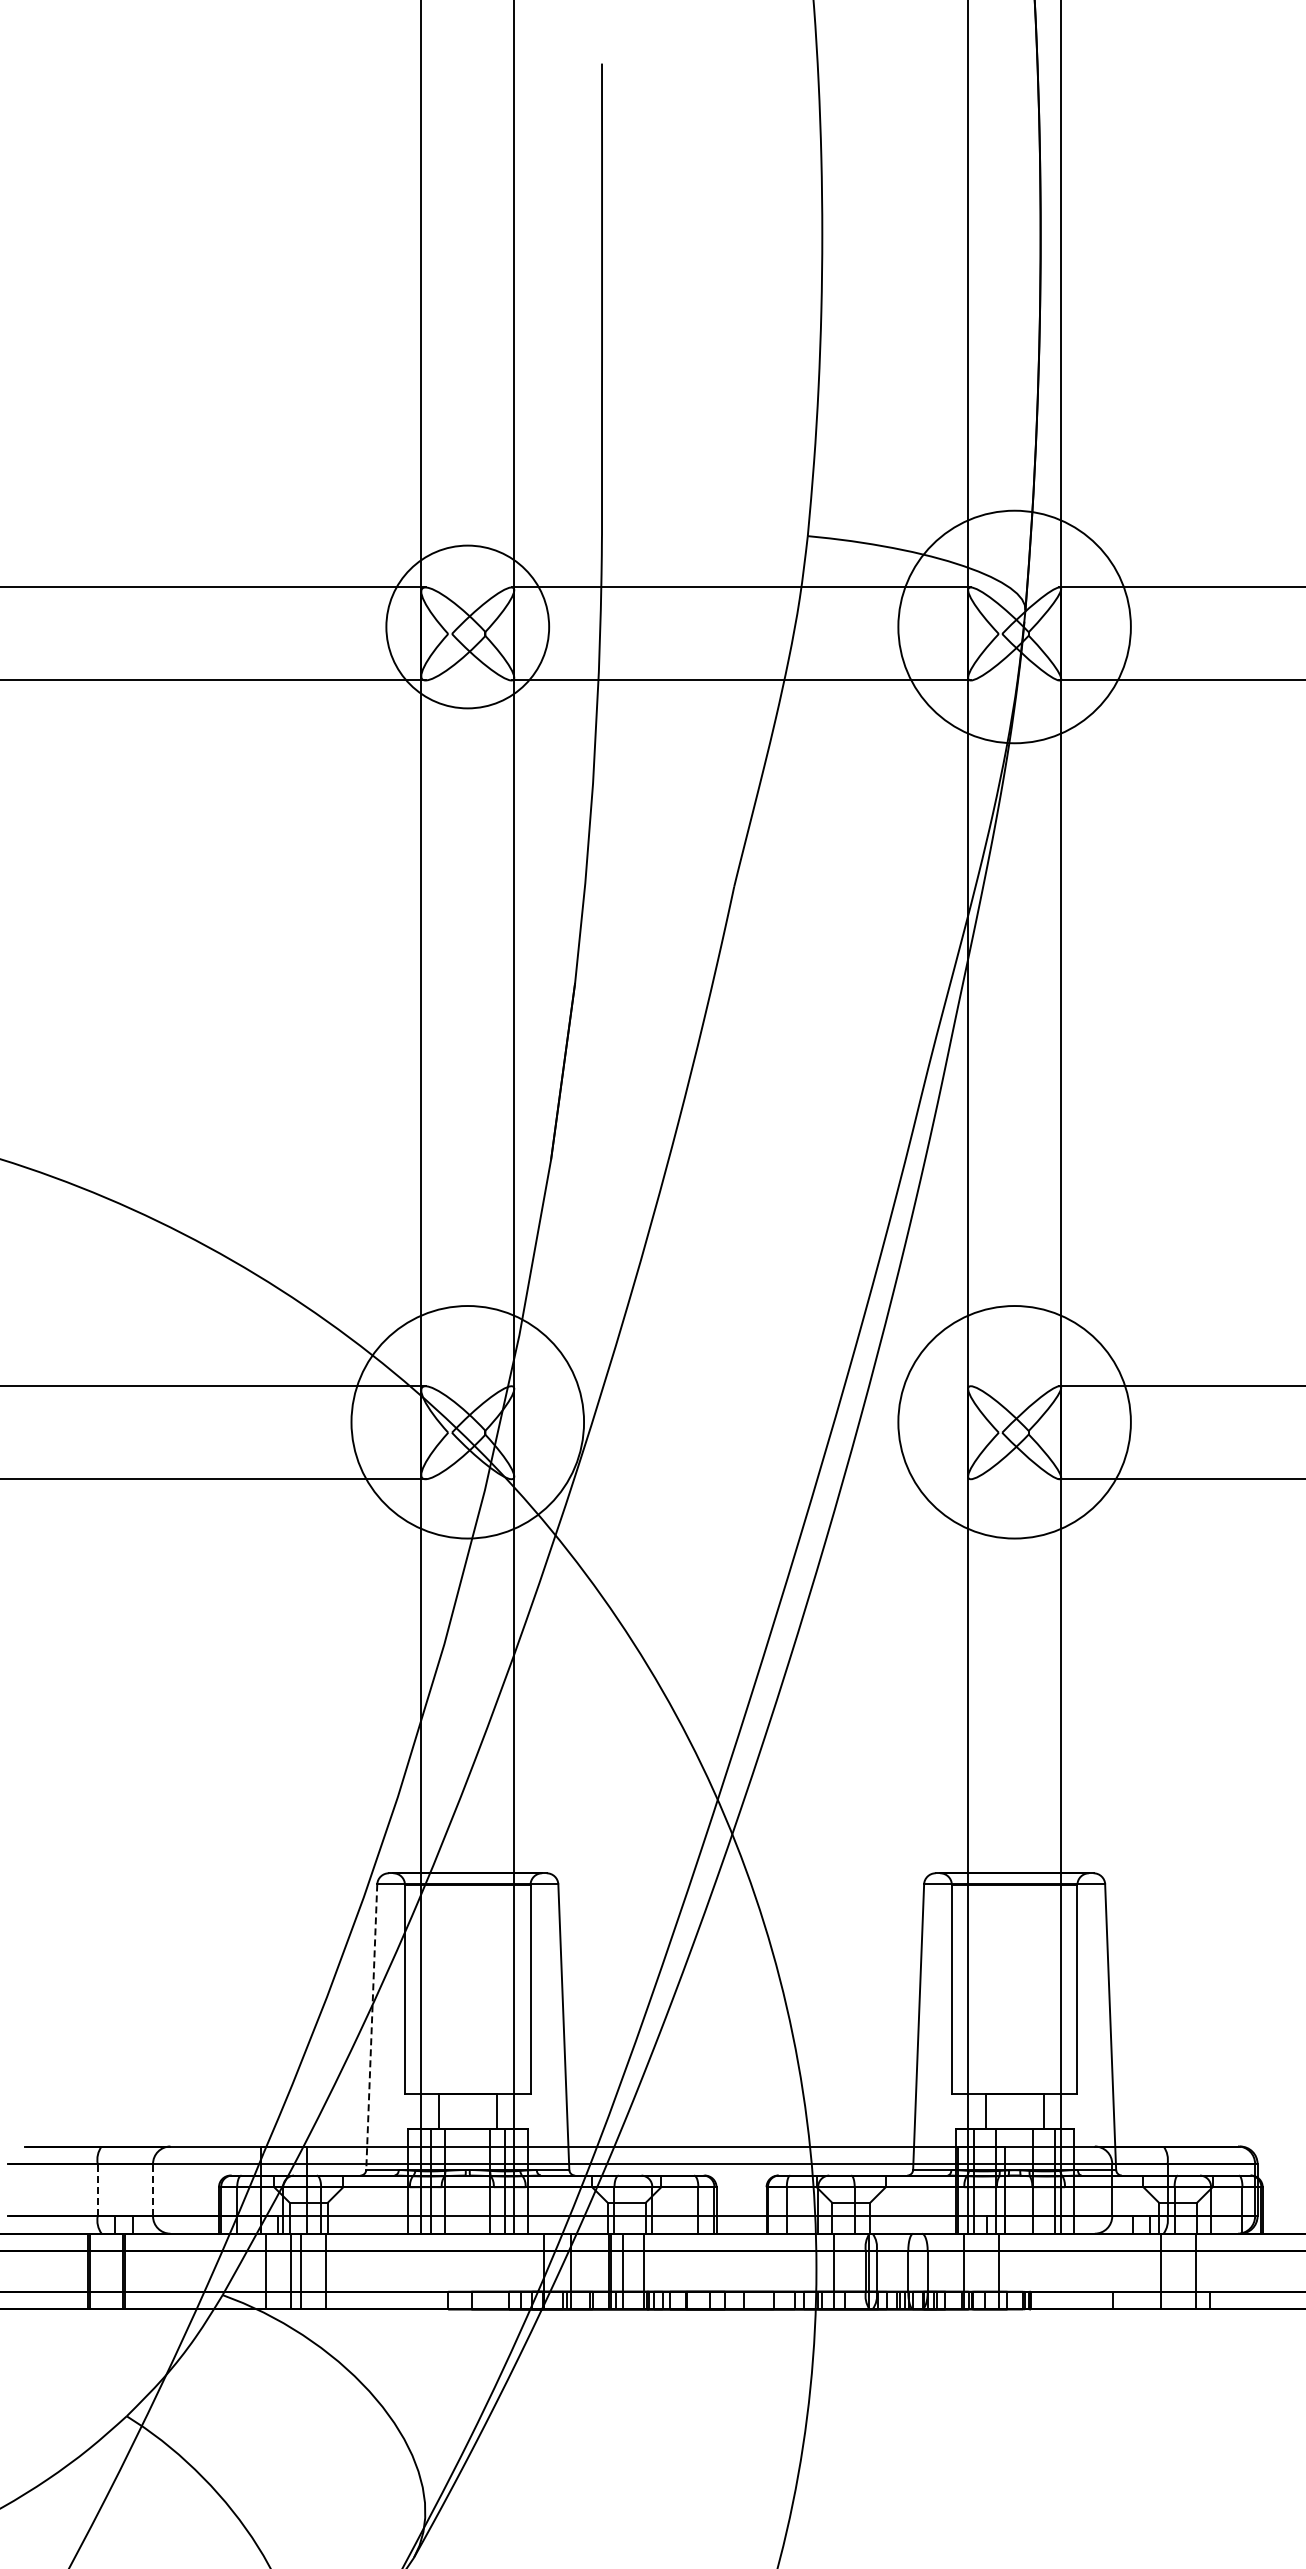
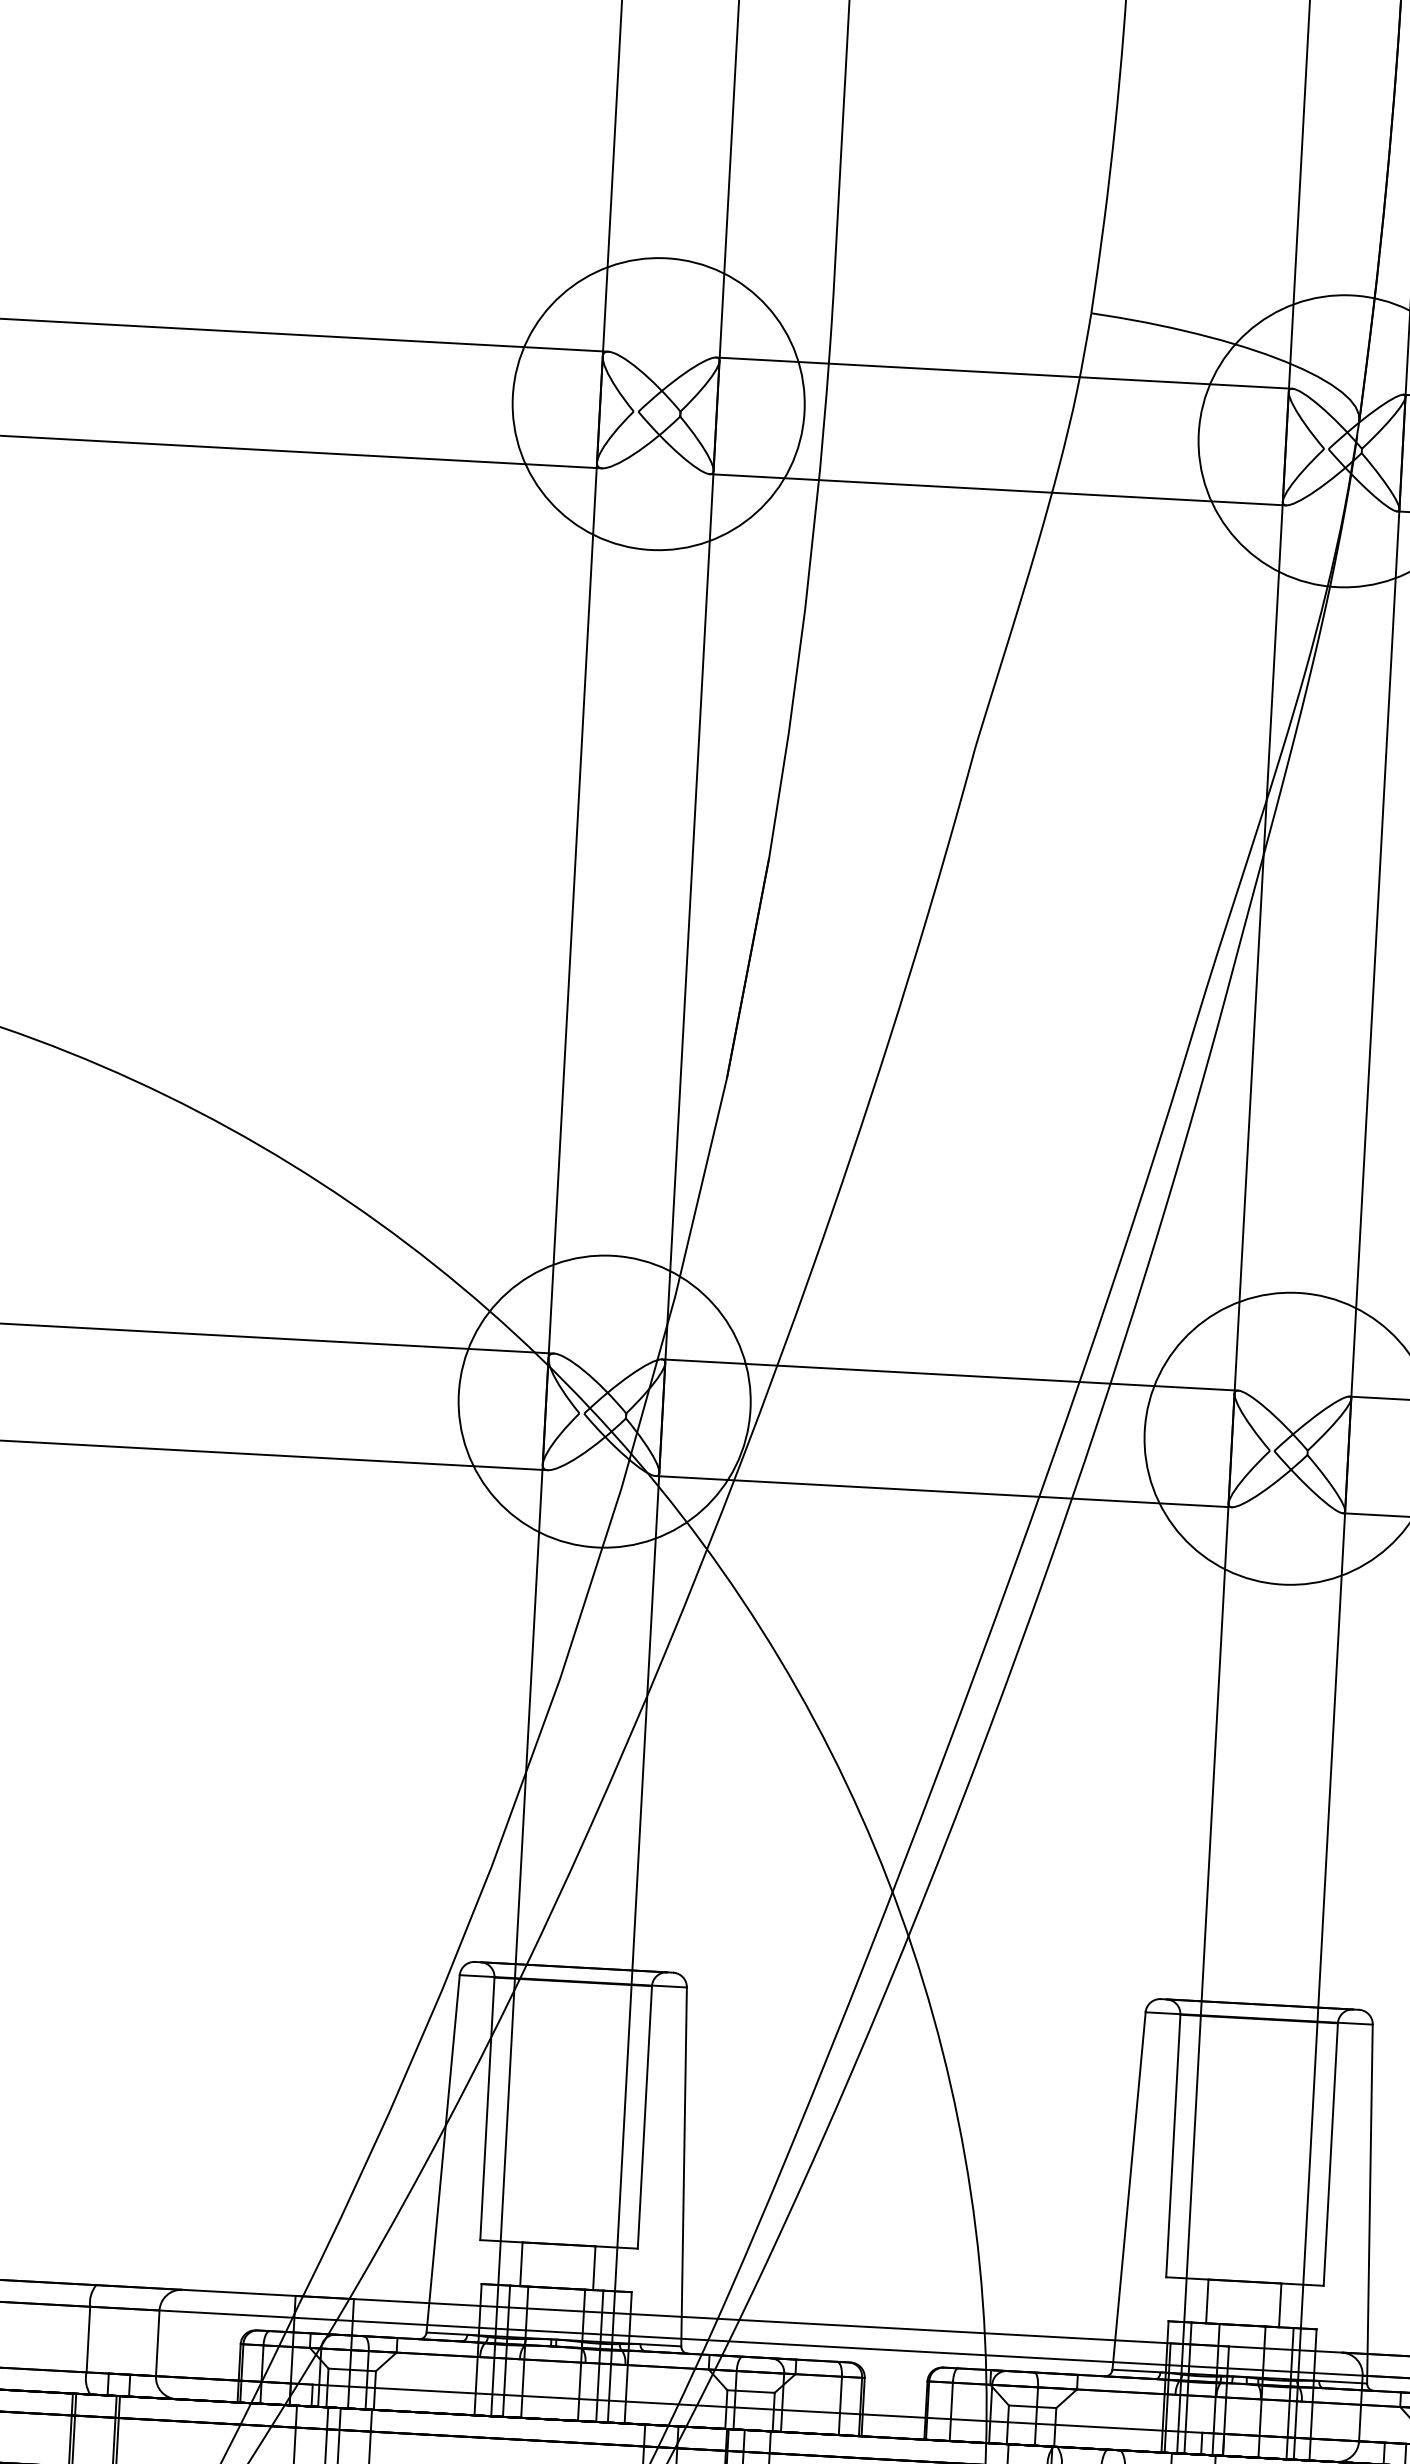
circle: (467, 626) -> (658, 403), size x1.43
line: (740, 1386) -> (949, 1375), added
line: (740, 1479) -> (942, 1491), added
line: (371, 2027) -> (442, 2154), dashed -> solid
line: (97, 2189) -> (88, 2338), dashed -> solid
line: (153, 2189) -> (158, 2342), dashed -> solid

